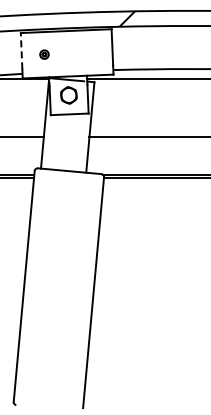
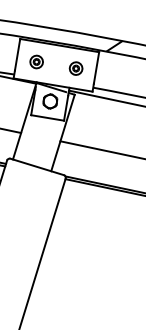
line: (21, 50) -> (17, 54), dashed -> solid
part: (89, 52) -> (75, 68), added
part: (44, 54) -> (36, 61), size x1.67

